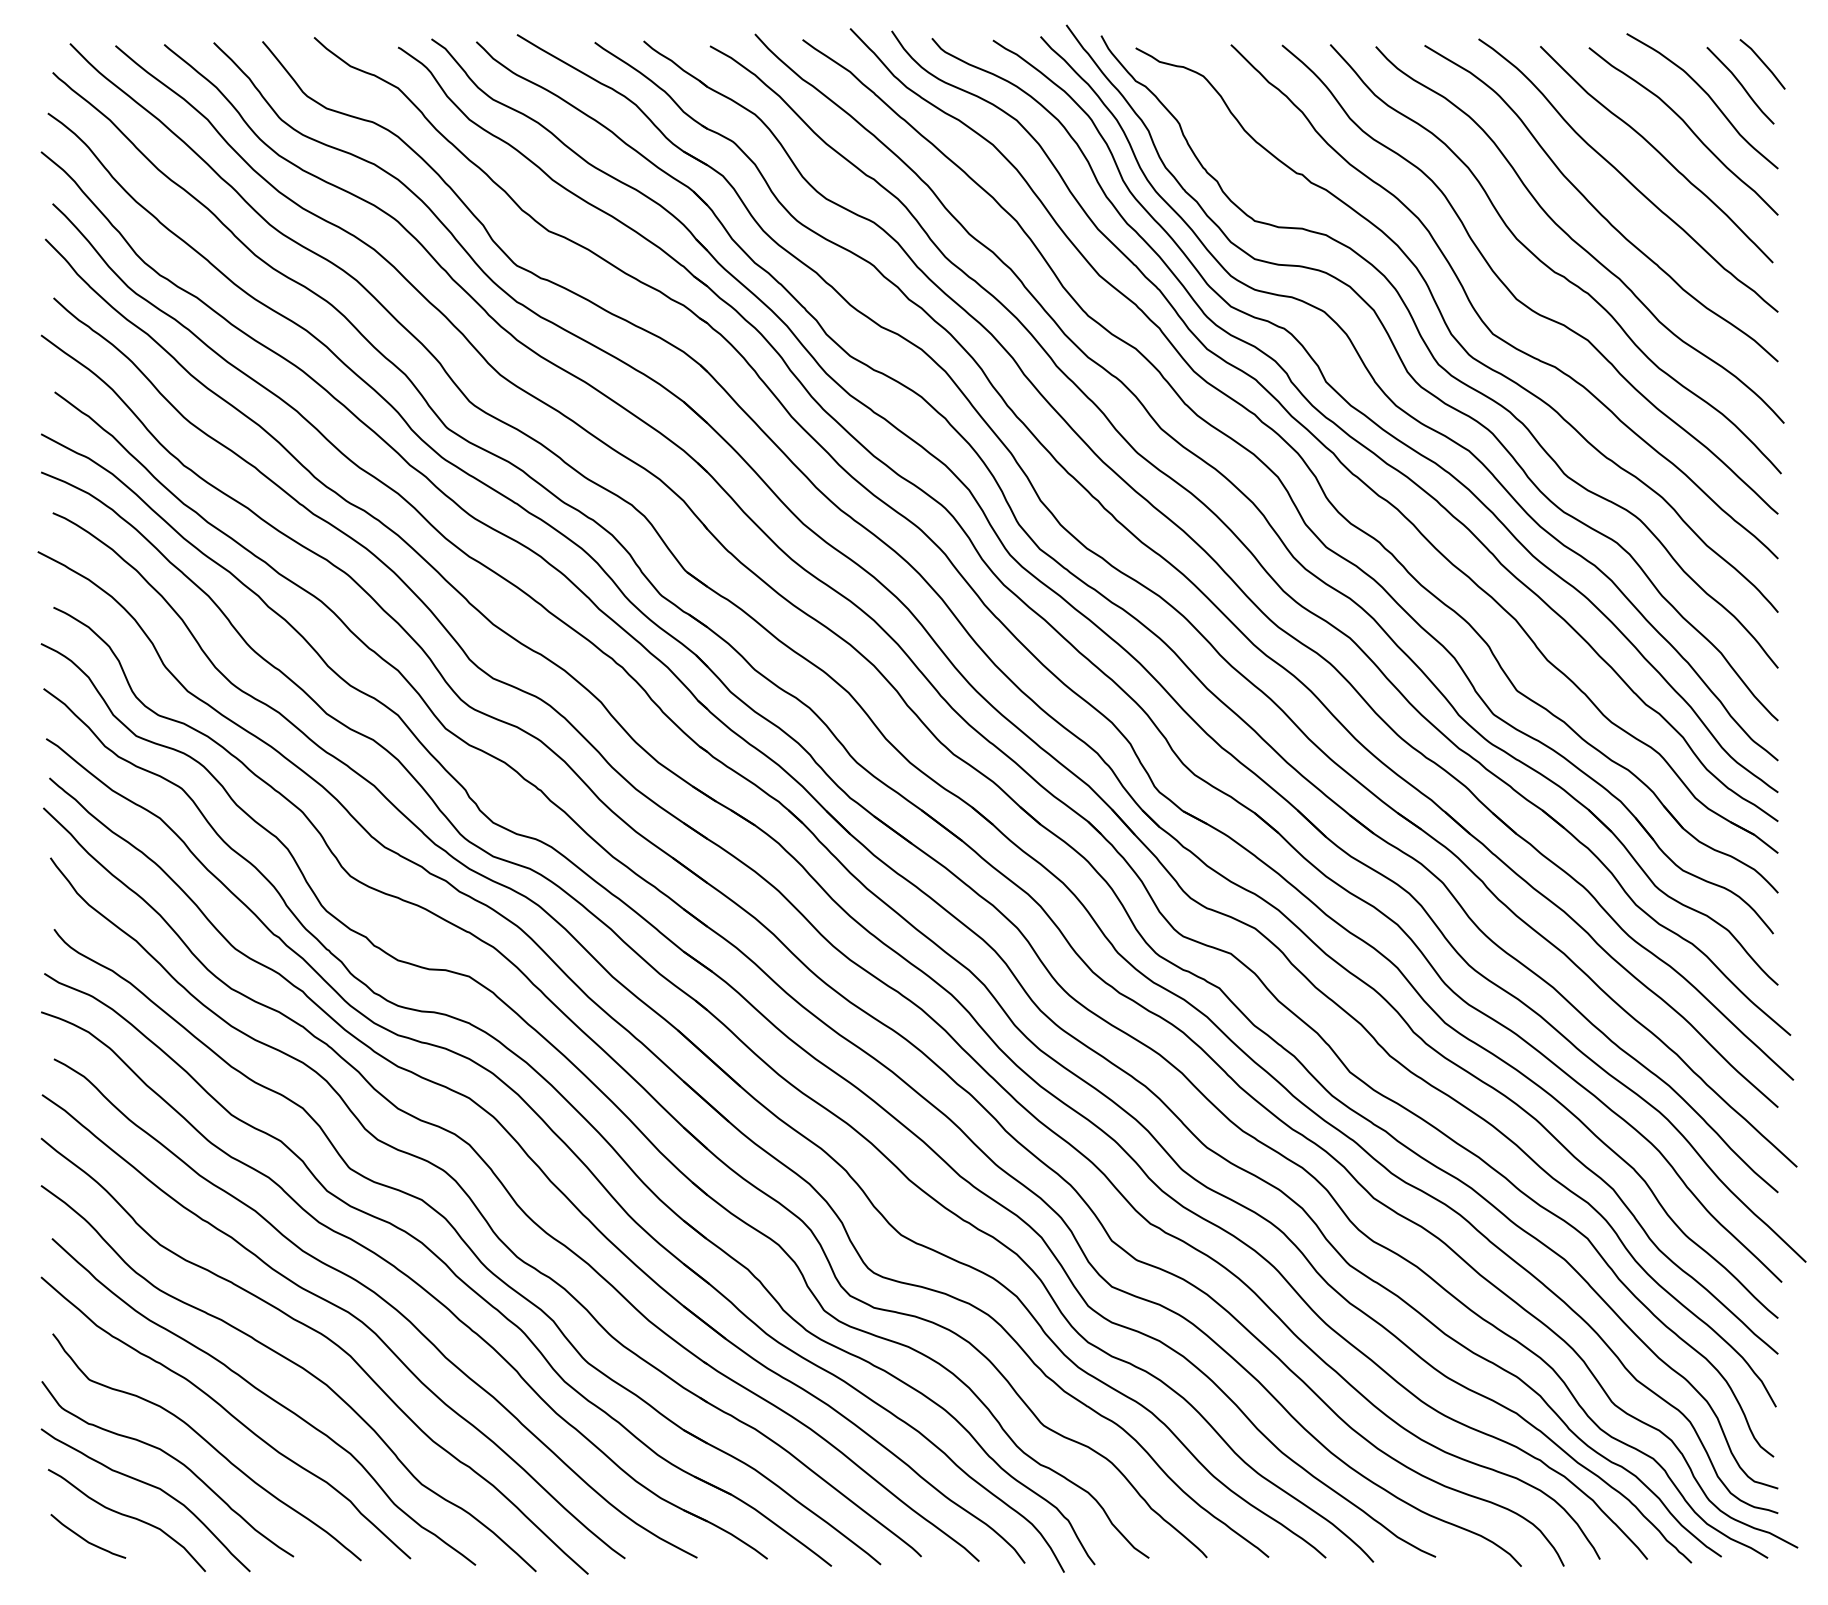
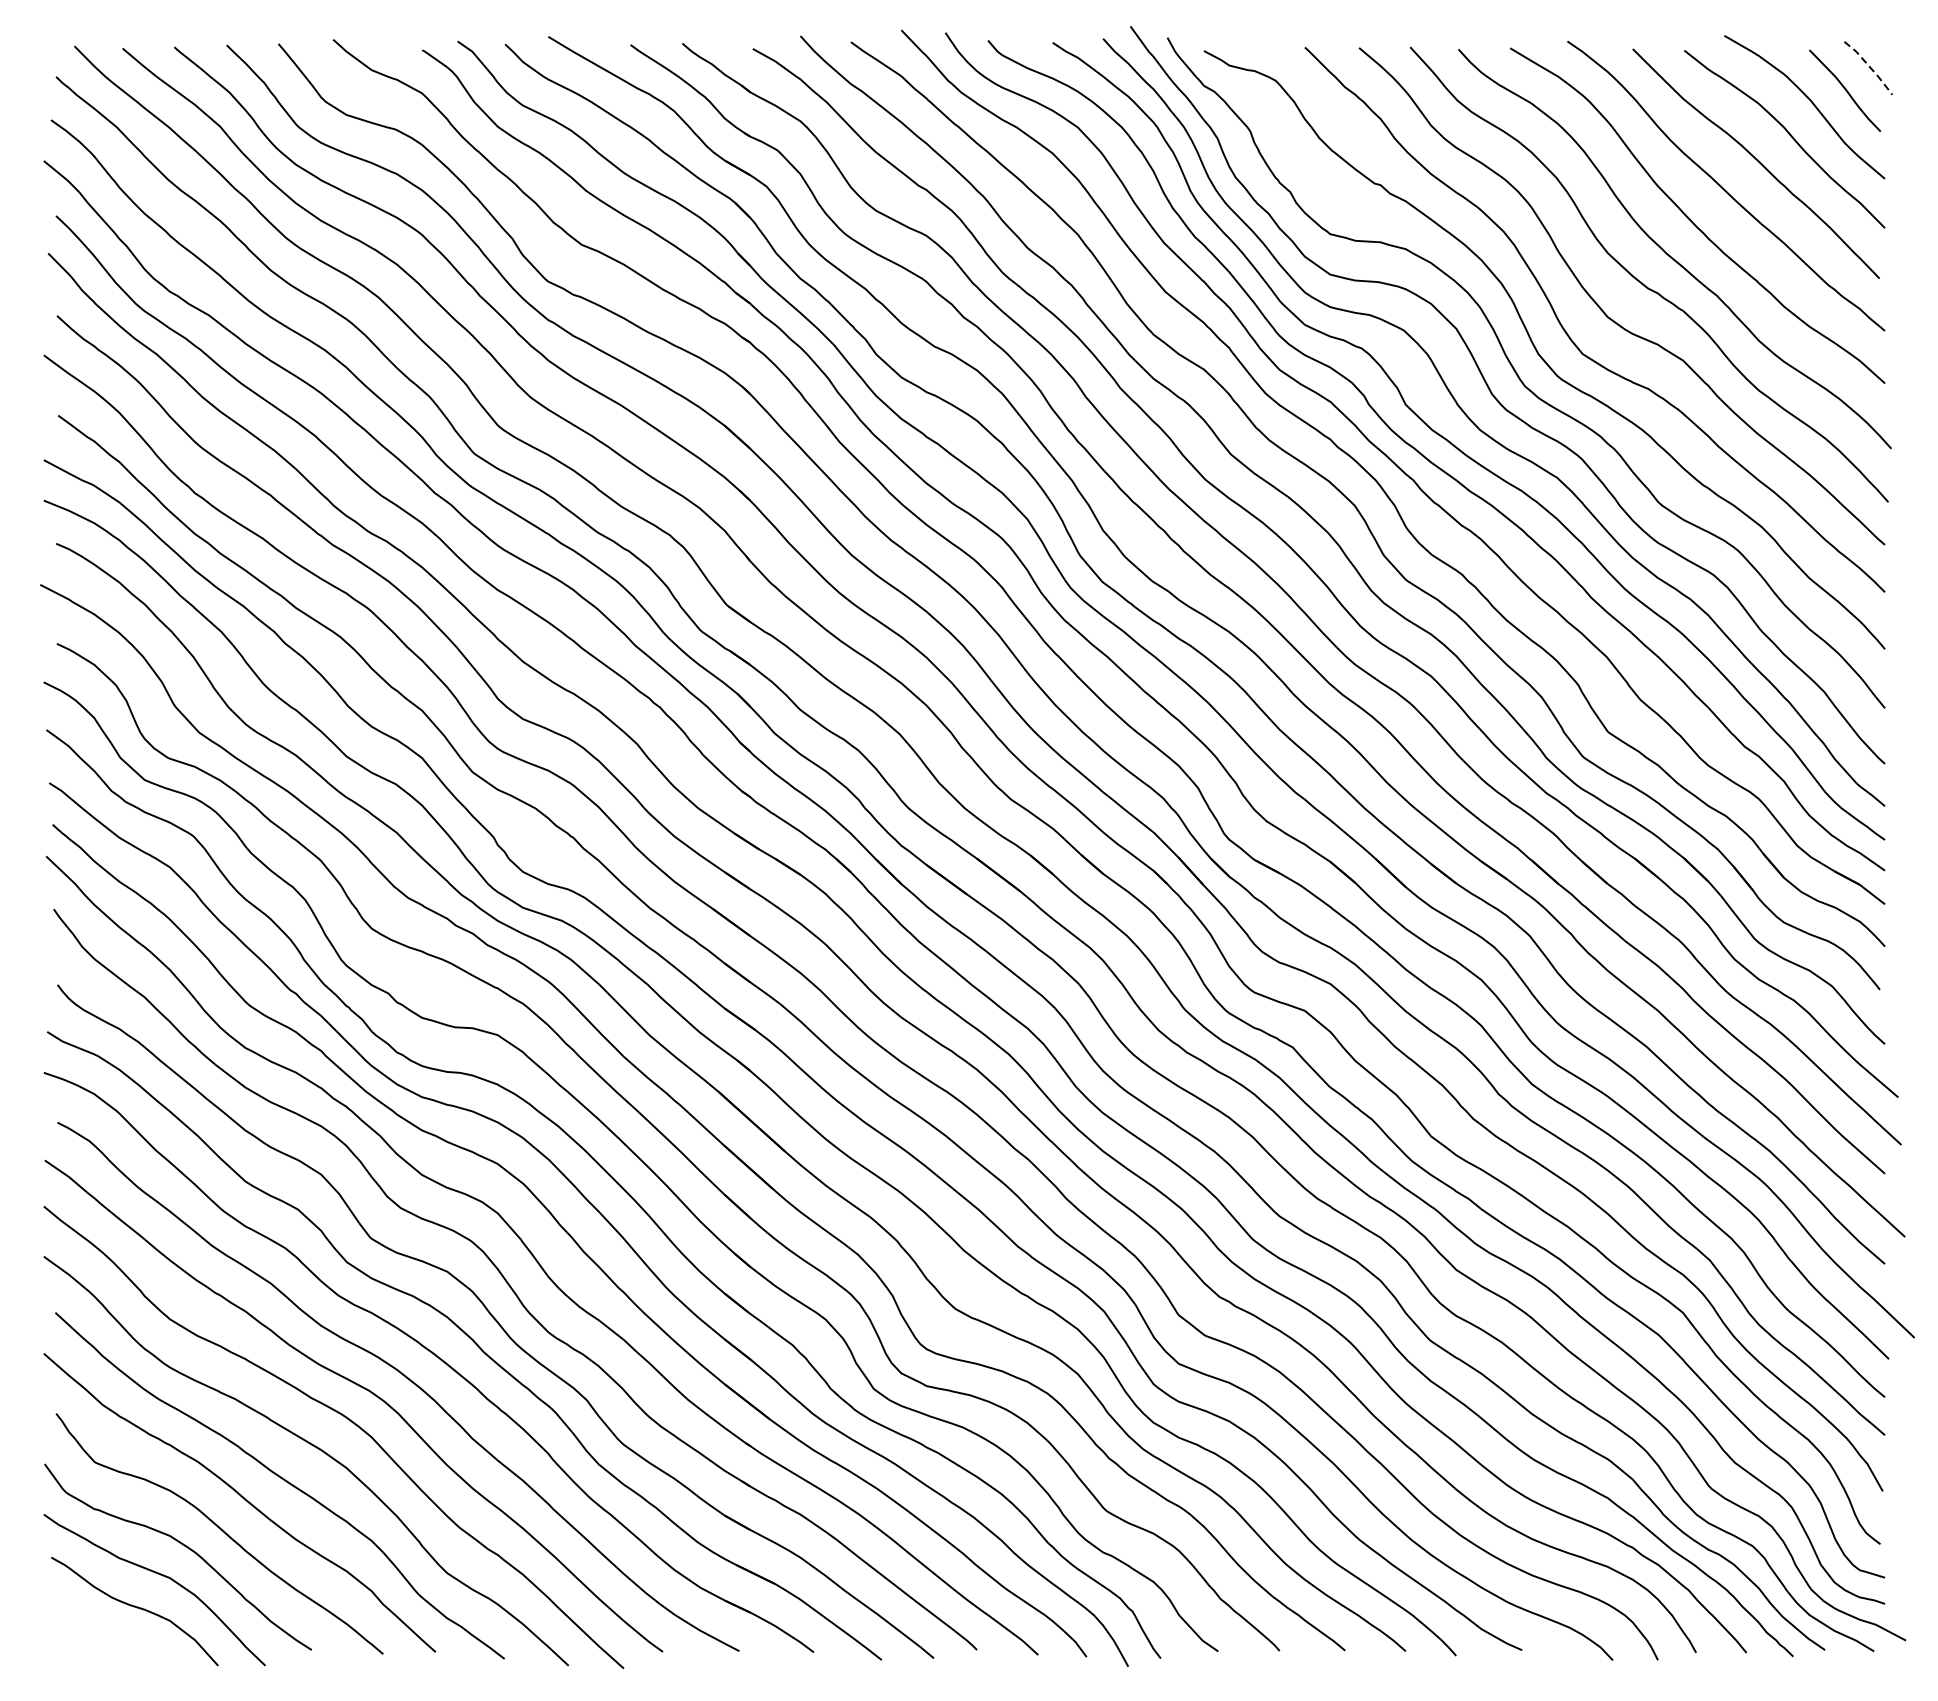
line: (1764, 63) -> (1870, 67), solid -> dashed
curve: (86, 1539) -> (91, 1631), removed

